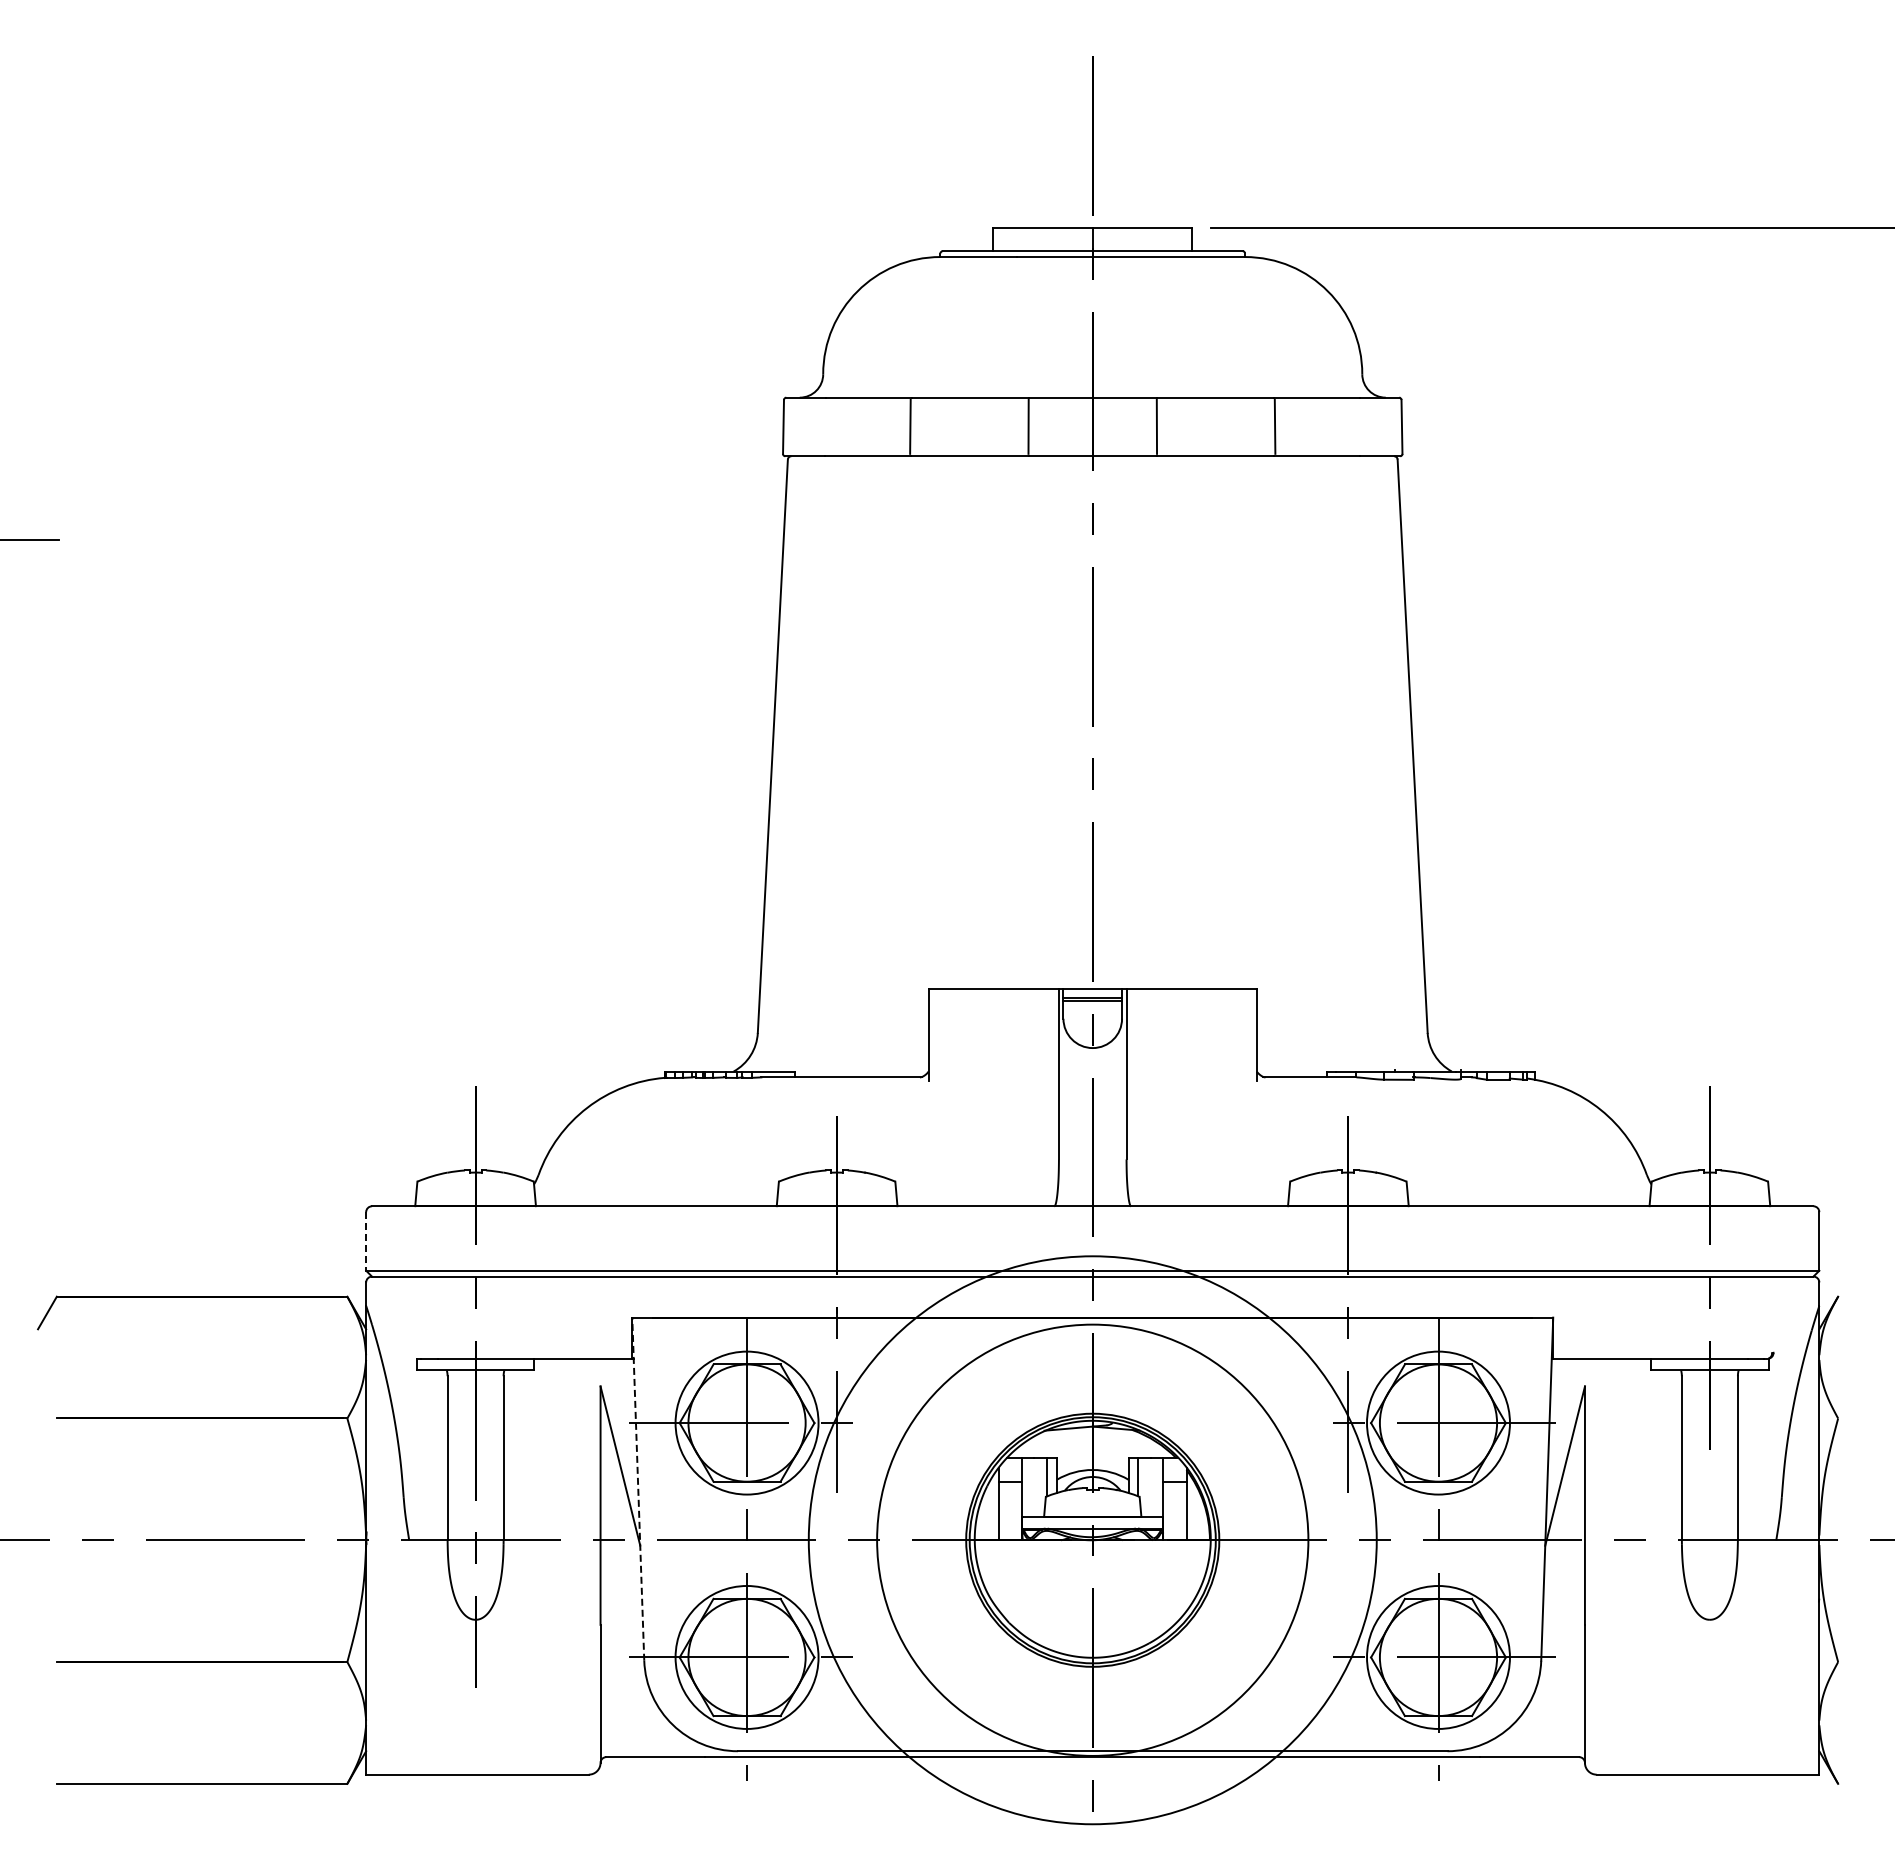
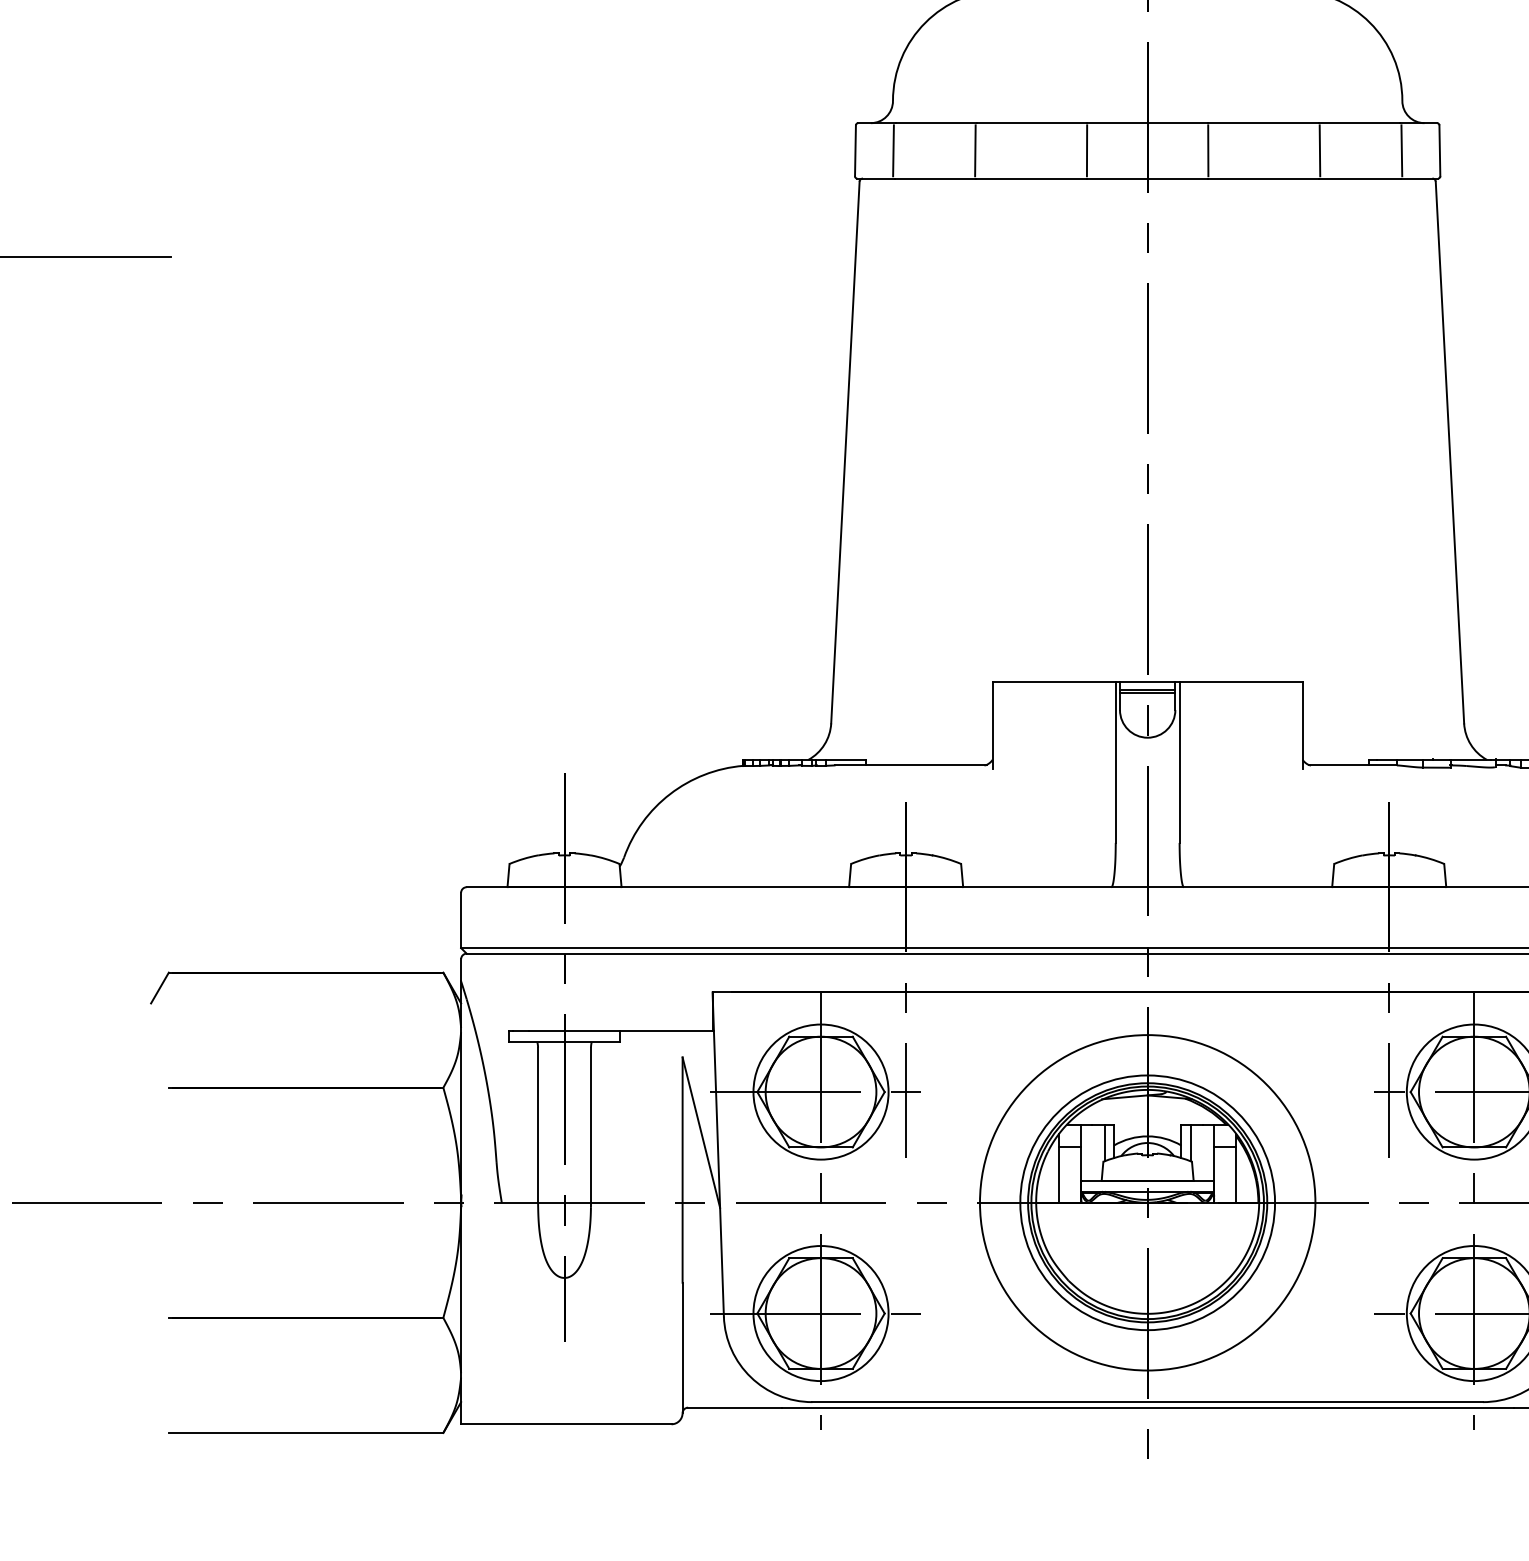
line: (823, 426) -> (893, 150), added
line: (1361, 426) -> (1401, 150), added
line: (366, 1241) -> (461, 920), dashed -> solid
line: (638, 1489) -> (718, 1154), dashed -> solid
circle: (1092, 1539) -> (1147, 1202), size x0.62
circle: (1092, 1540) -> (1147, 1203), size x0.62

